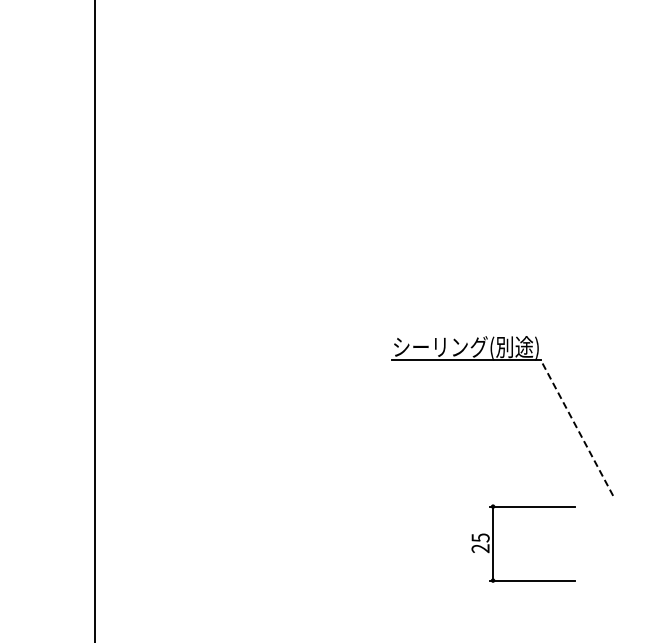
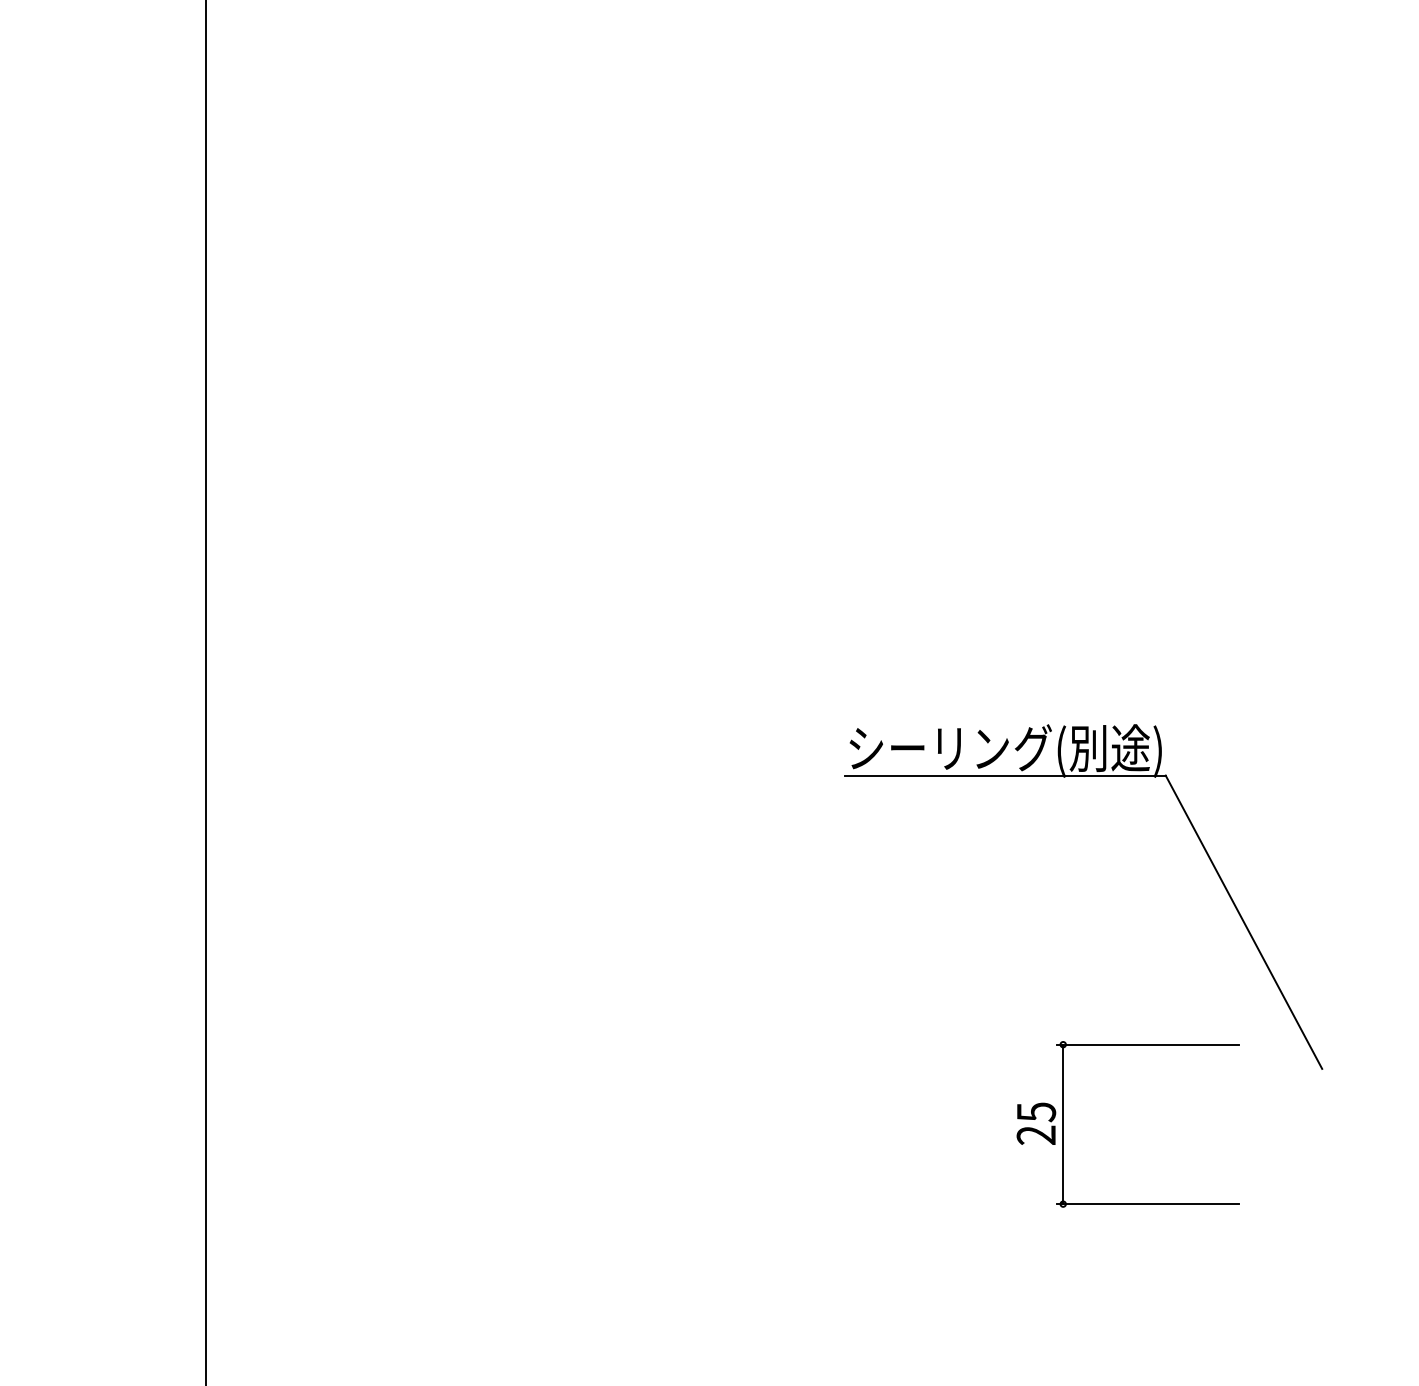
line: (576, 427) -> (1243, 921), dashed -> solid
part: (493, 543) -> (1064, 1124), moved

